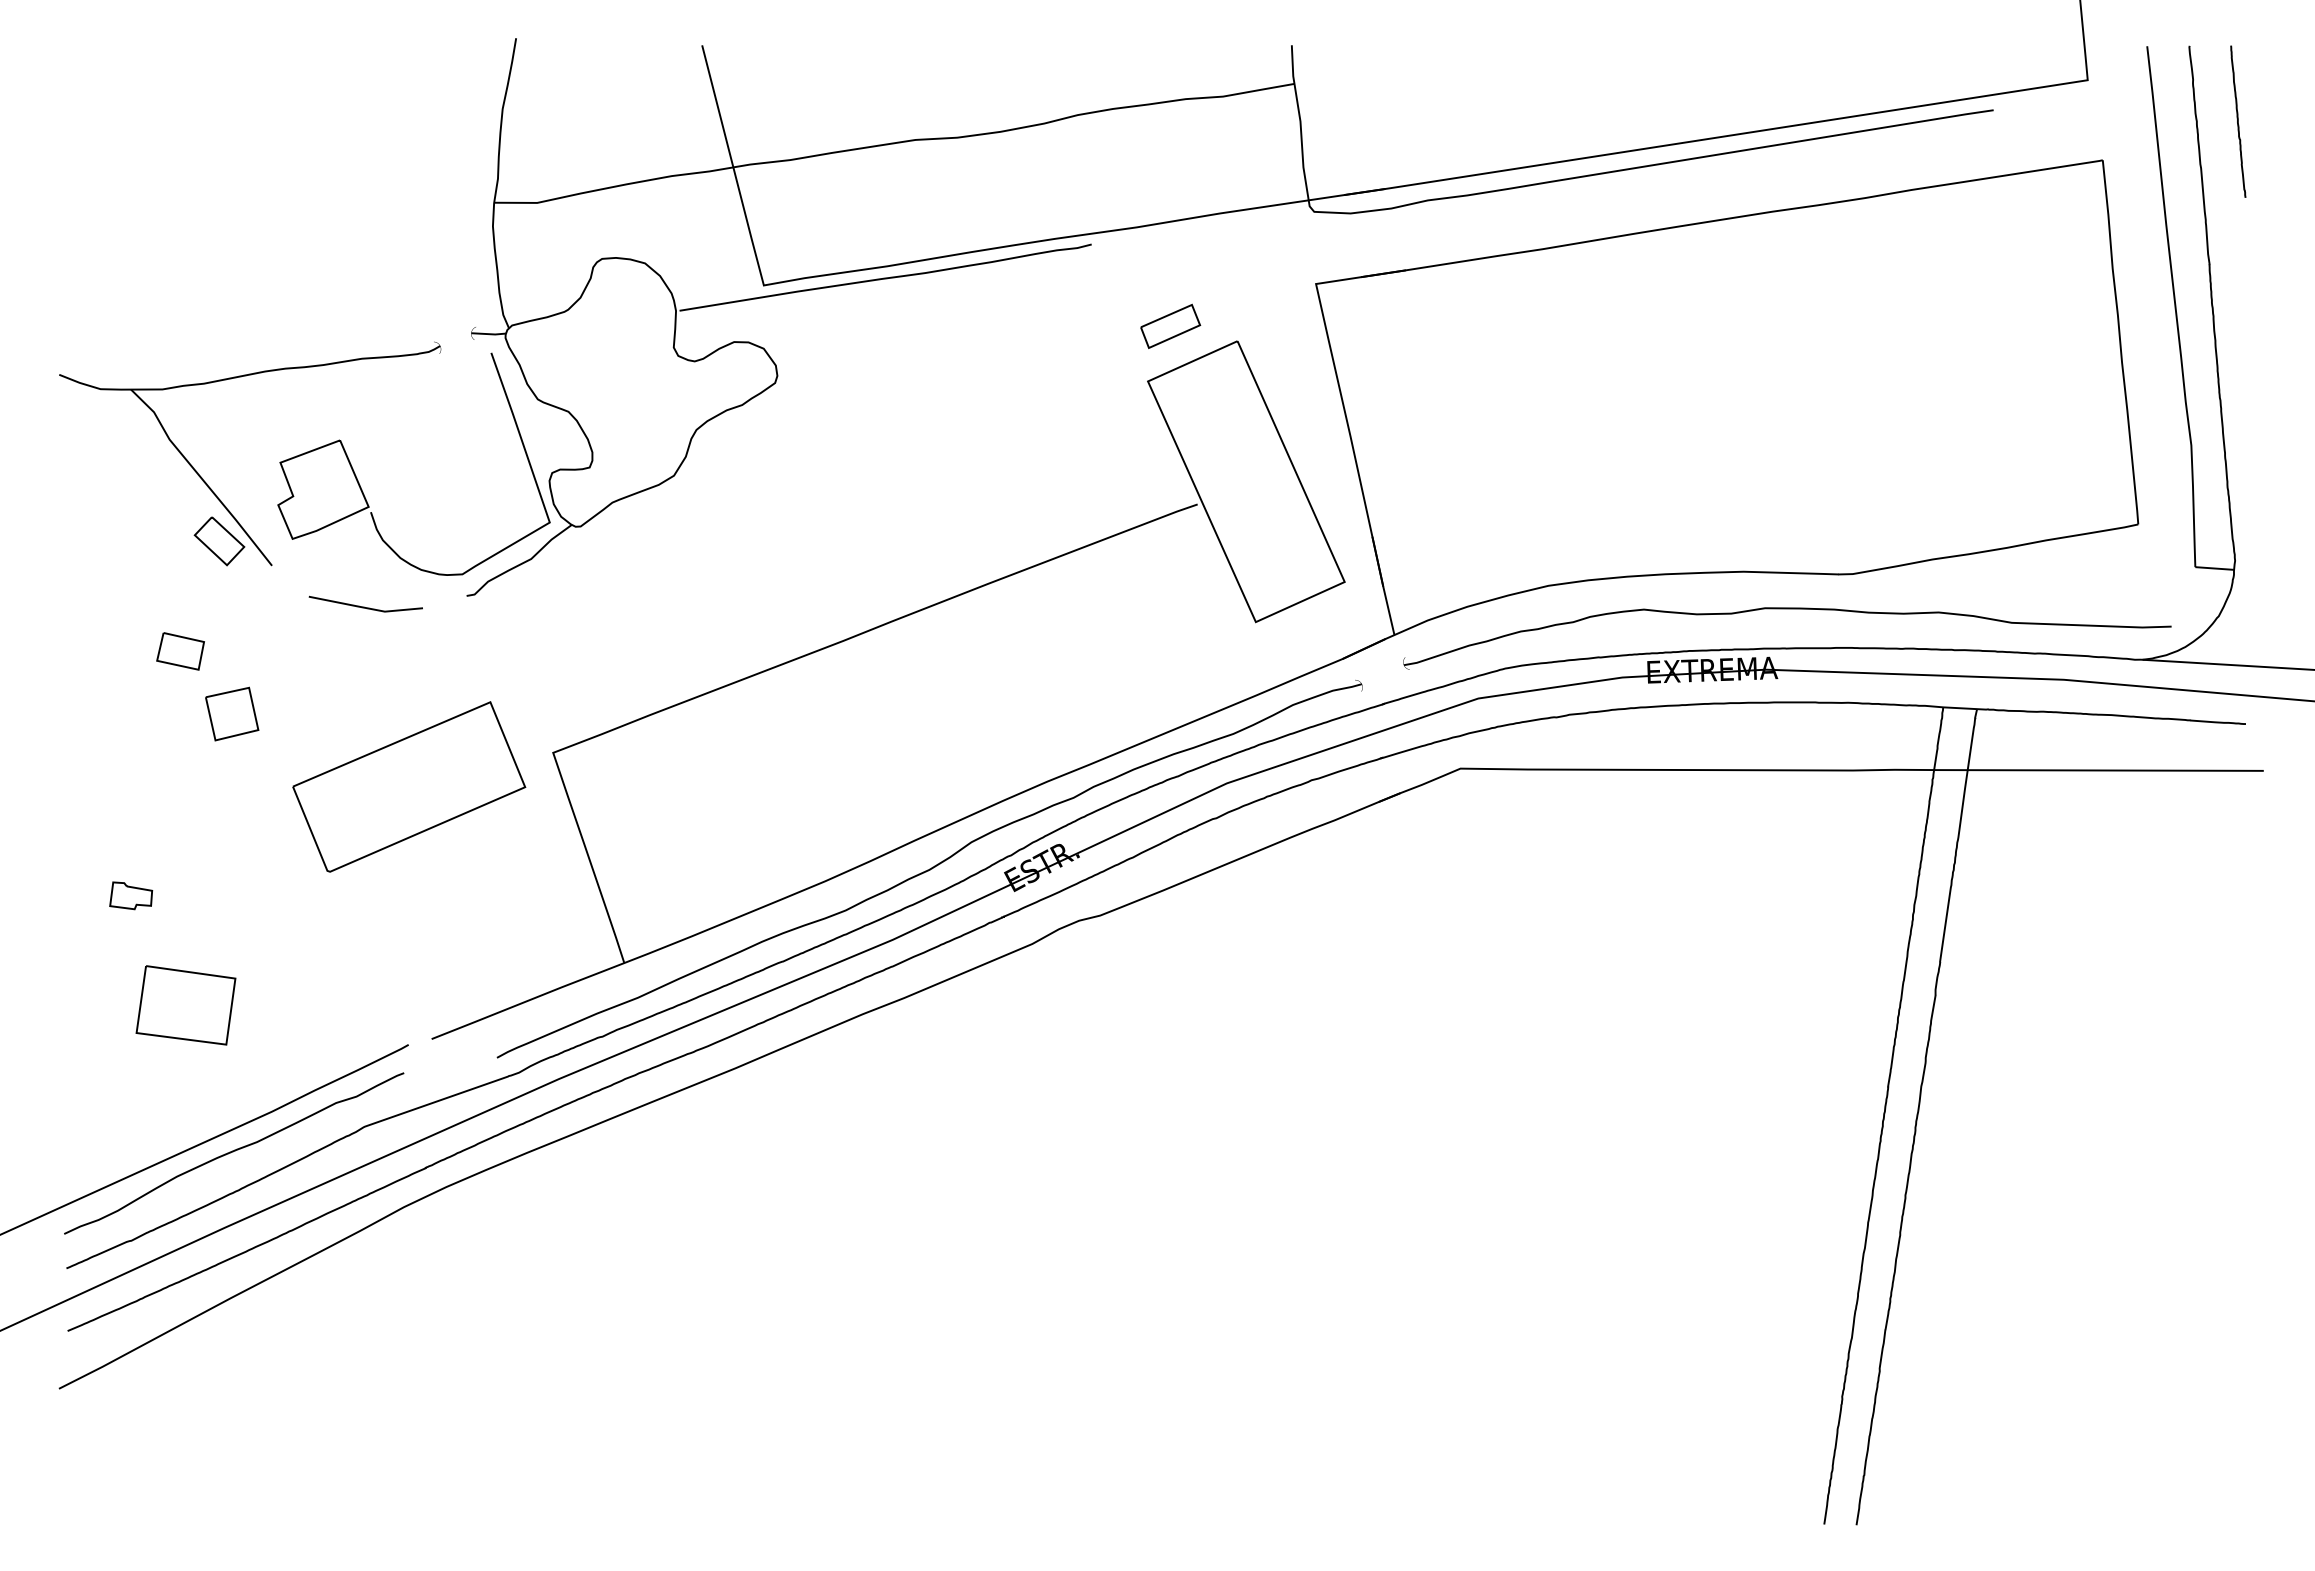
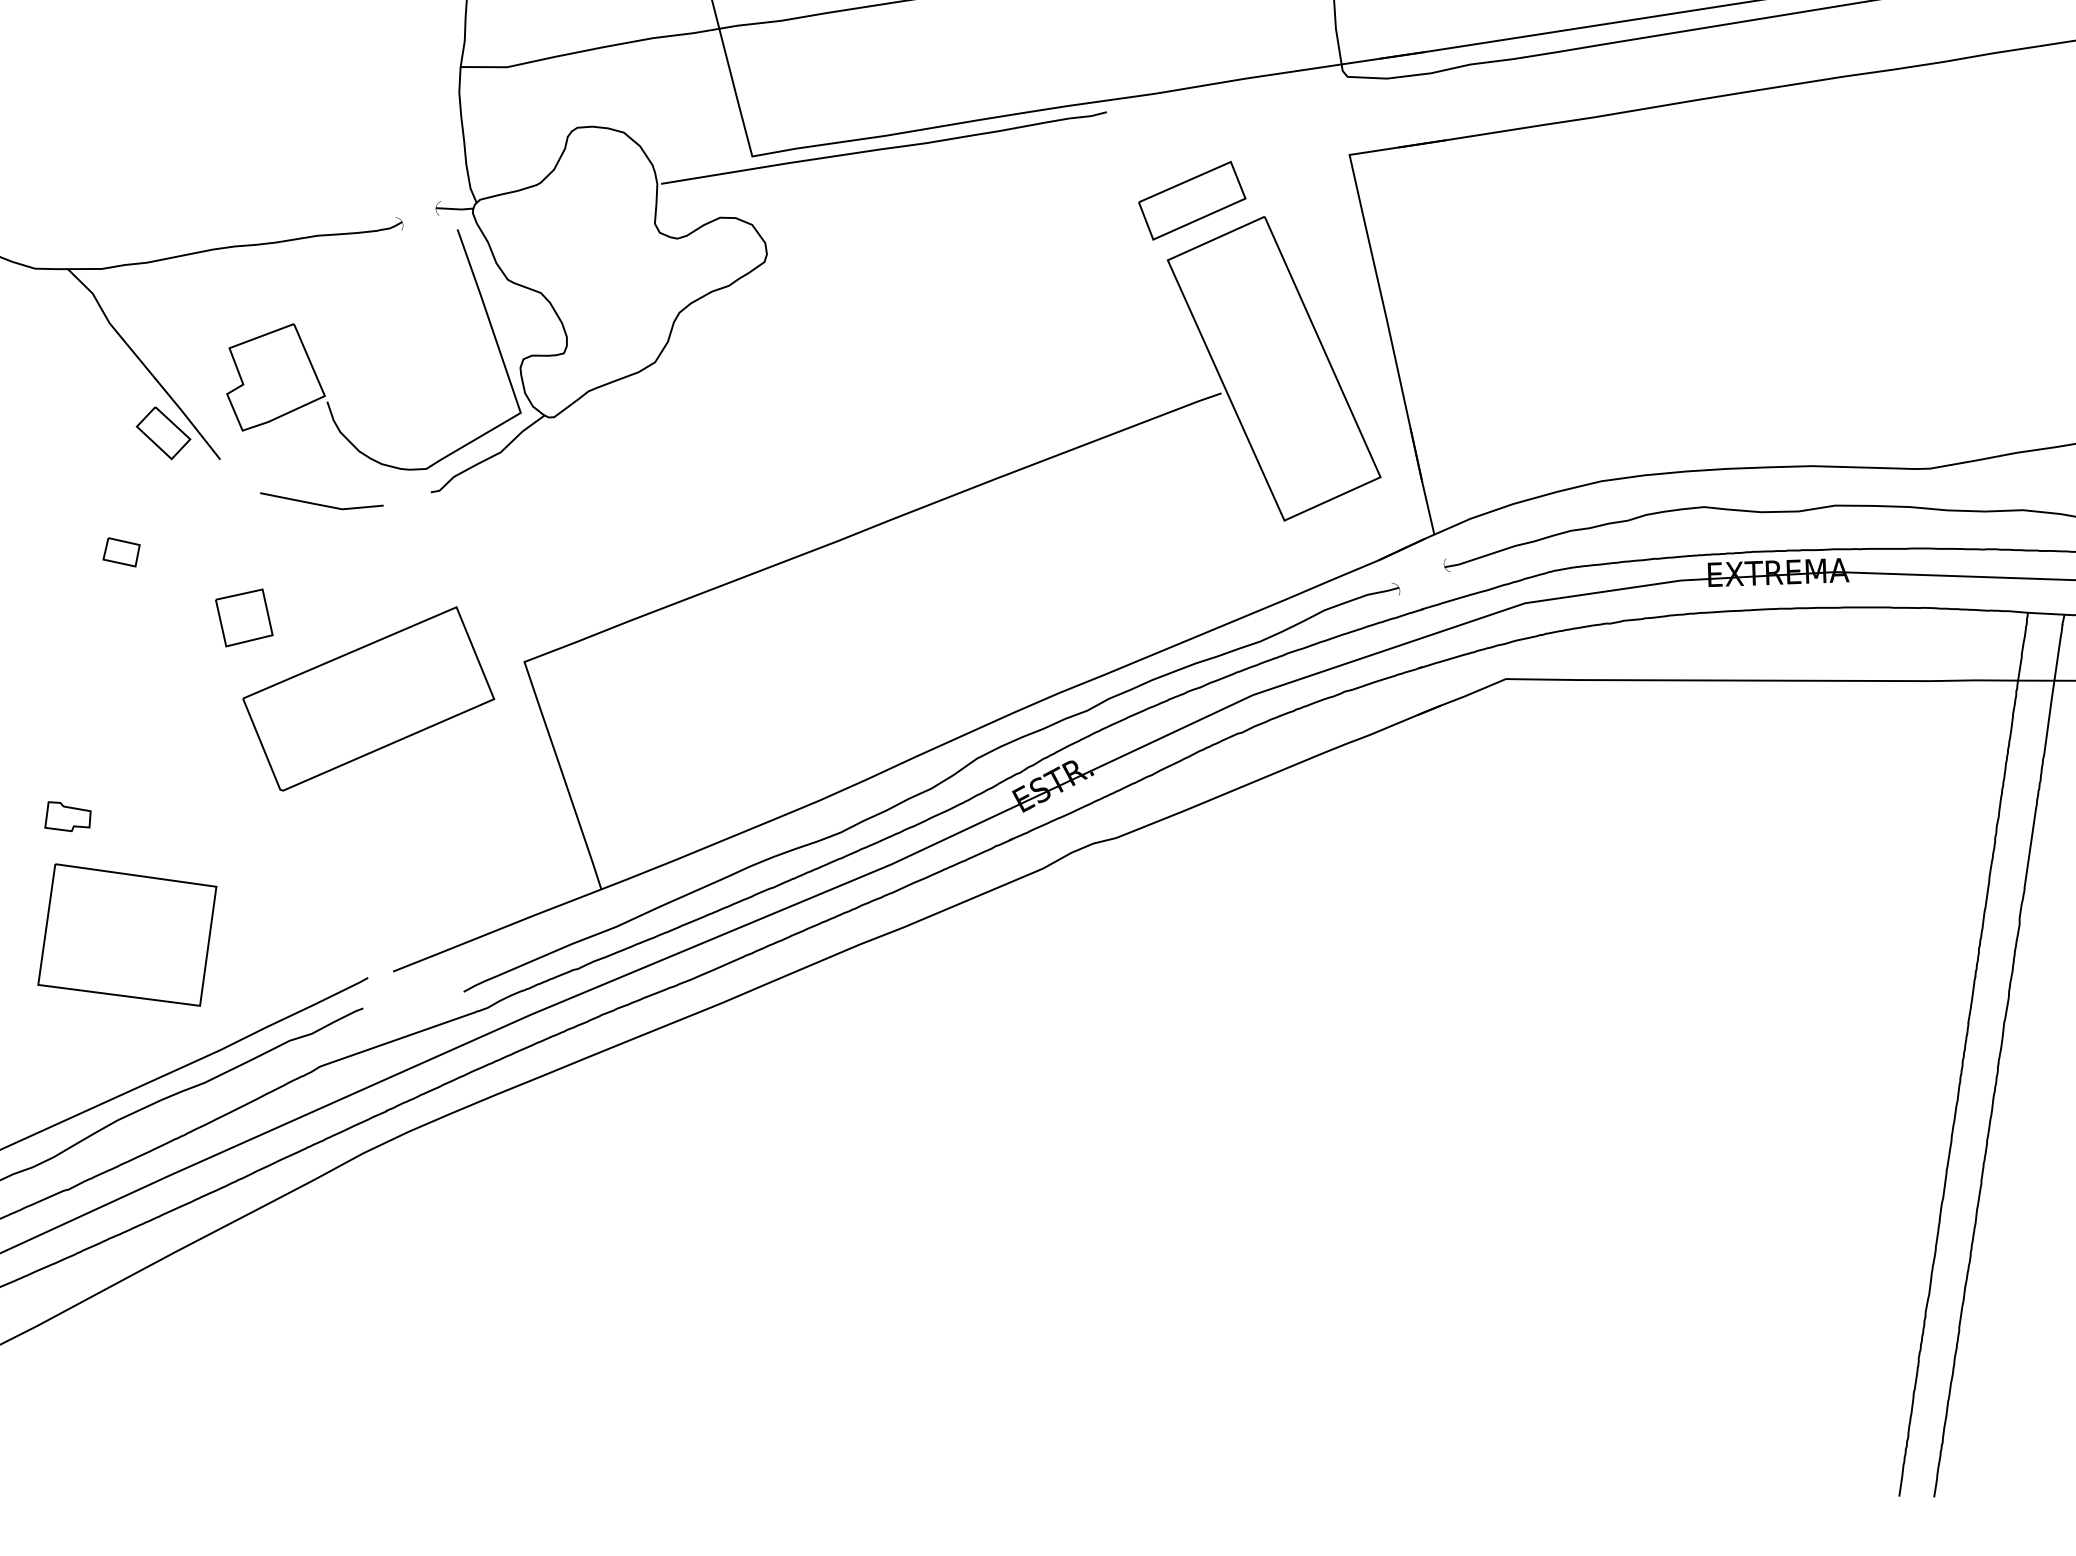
part: (1170, 326) -> (1192, 200), size x1.67
part: (180, 651) -> (121, 552), size x0.71
part: (232, 713) -> (244, 617), moved
part: (185, 1005) -> (126, 935), size x1.67

